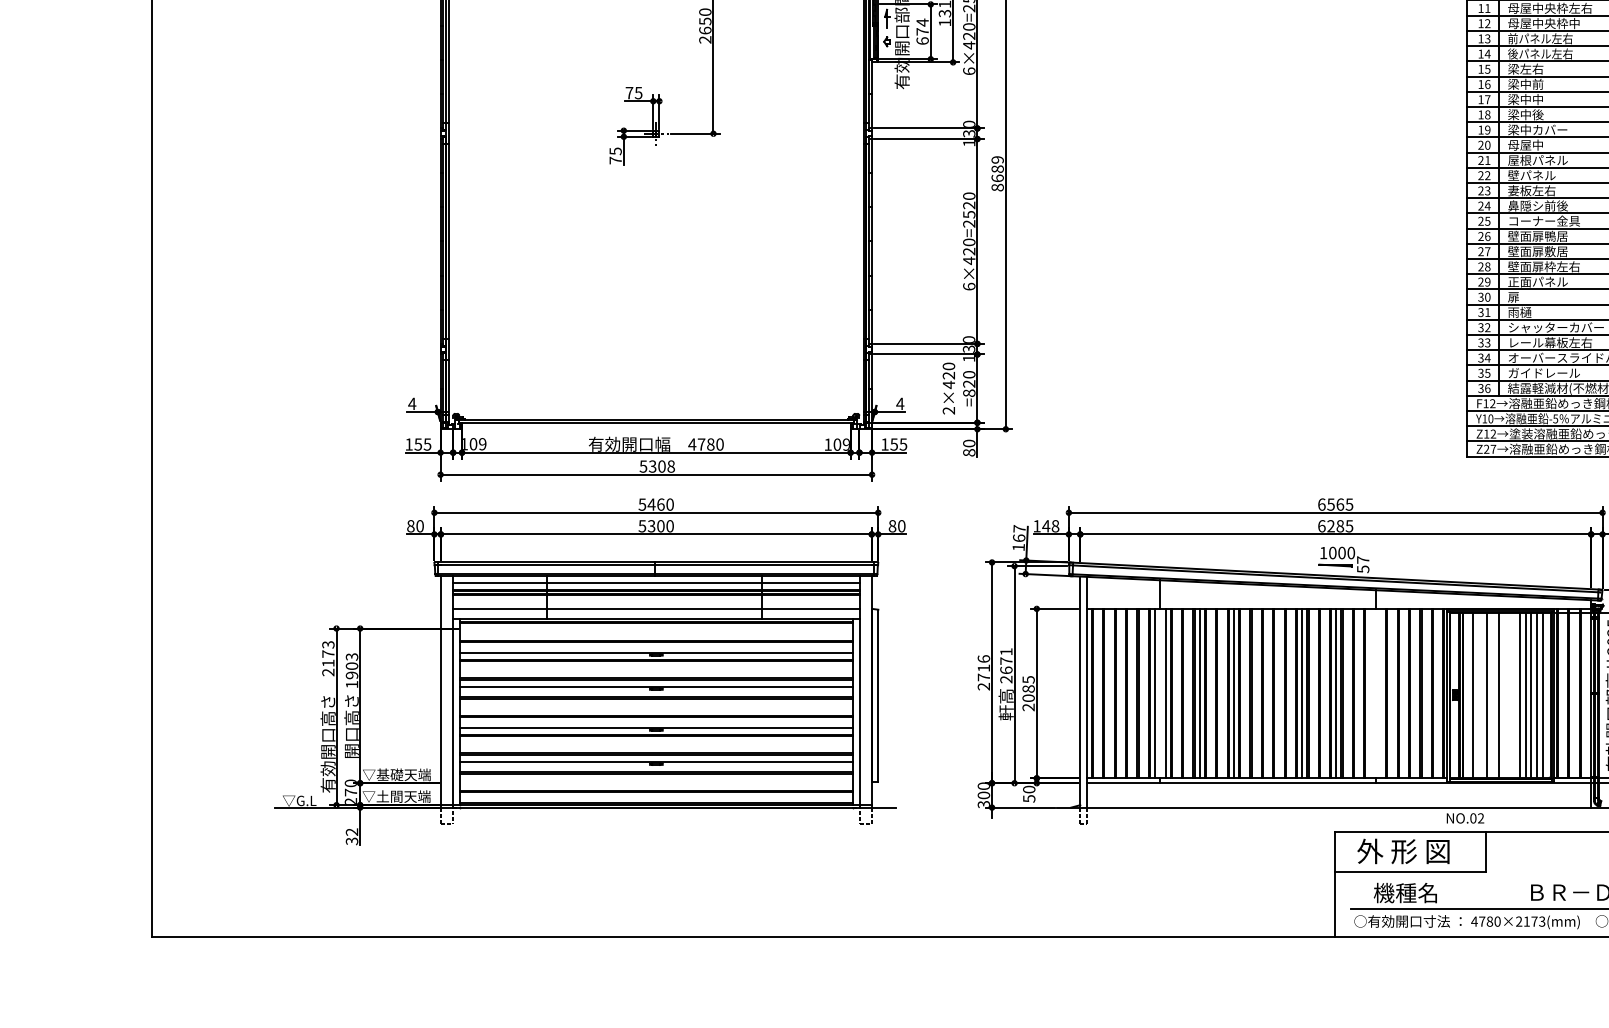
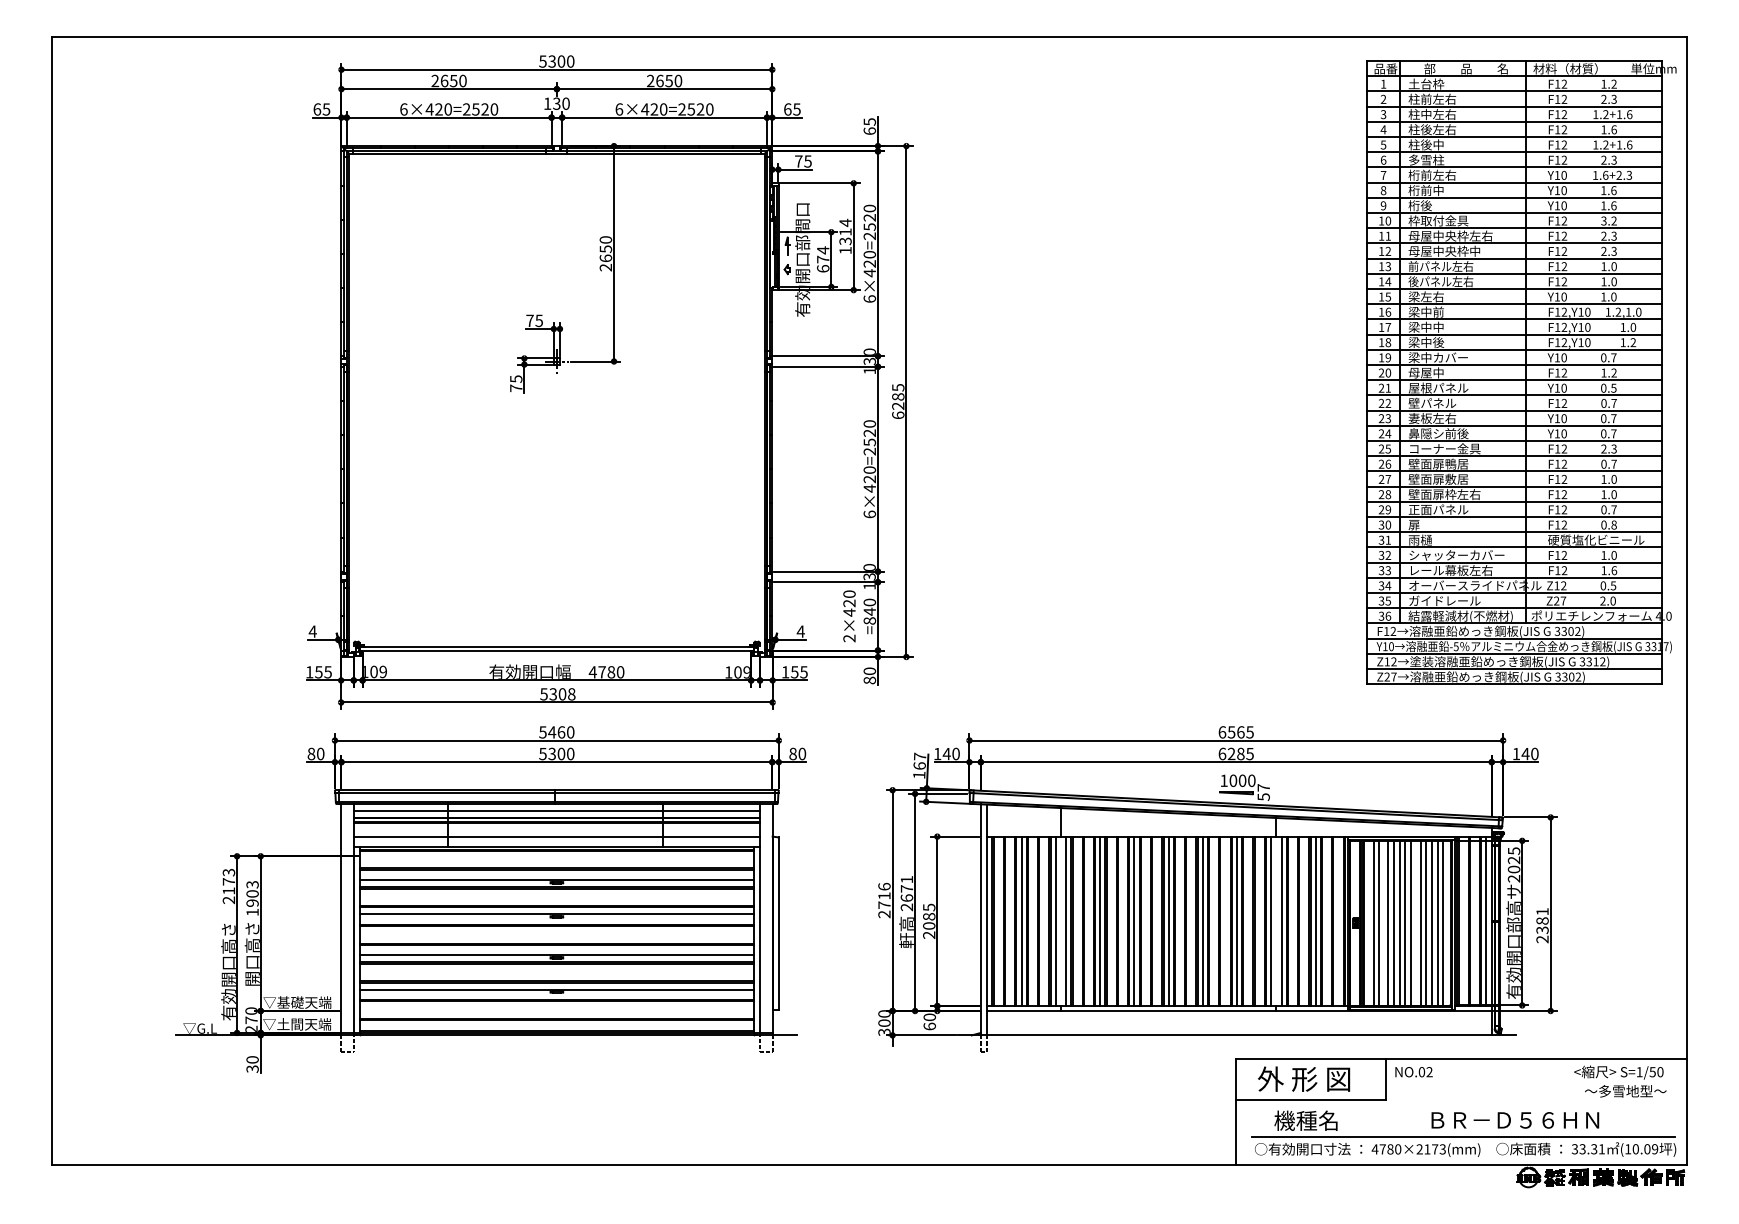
text: (997, 173) -> (898, 401), 8689 -> 6285
text: (968, 383) -> (869, 611), =820 -> =840
text: (1054, 525) -> (955, 753), 148 -> 140
line: (1120, 693) -> (1021, 921), added
line: (1267, 693) -> (1168, 921), added
line: (1370, 693) -> (1271, 921), added
line: (1380, 693) -> (1281, 921), added
line: (1414, 693) -> (1315, 921), added
line: (1585, 693) -> (1486, 921), added
line: (1492, 694) -> (1393, 922), added
line: (1504, 694) -> (1405, 922), added
line: (1509, 694) -> (1410, 922), added
line: (1478, 695) -> (1379, 923), added
text: (1028, 798) -> (929, 1026), 50 -> 60
text: (1464, 818) -> (1413, 1072), moved
text: (351, 831) -> (252, 1059), 32 -> 30

